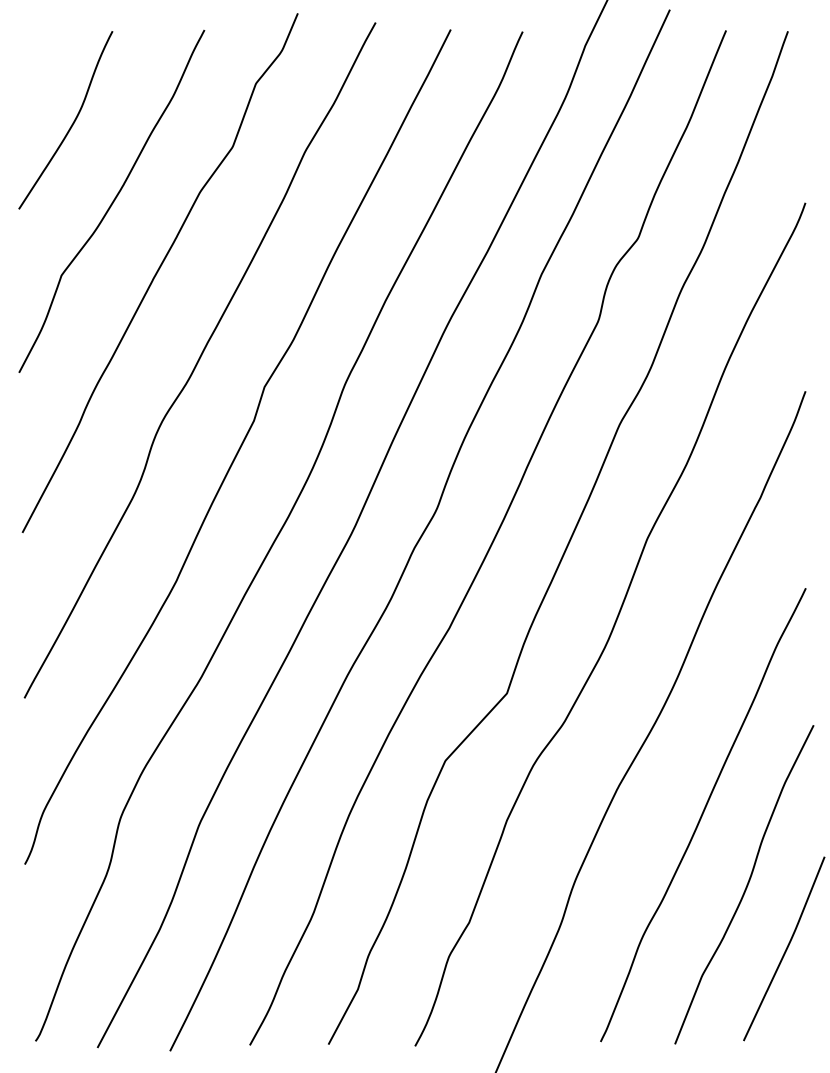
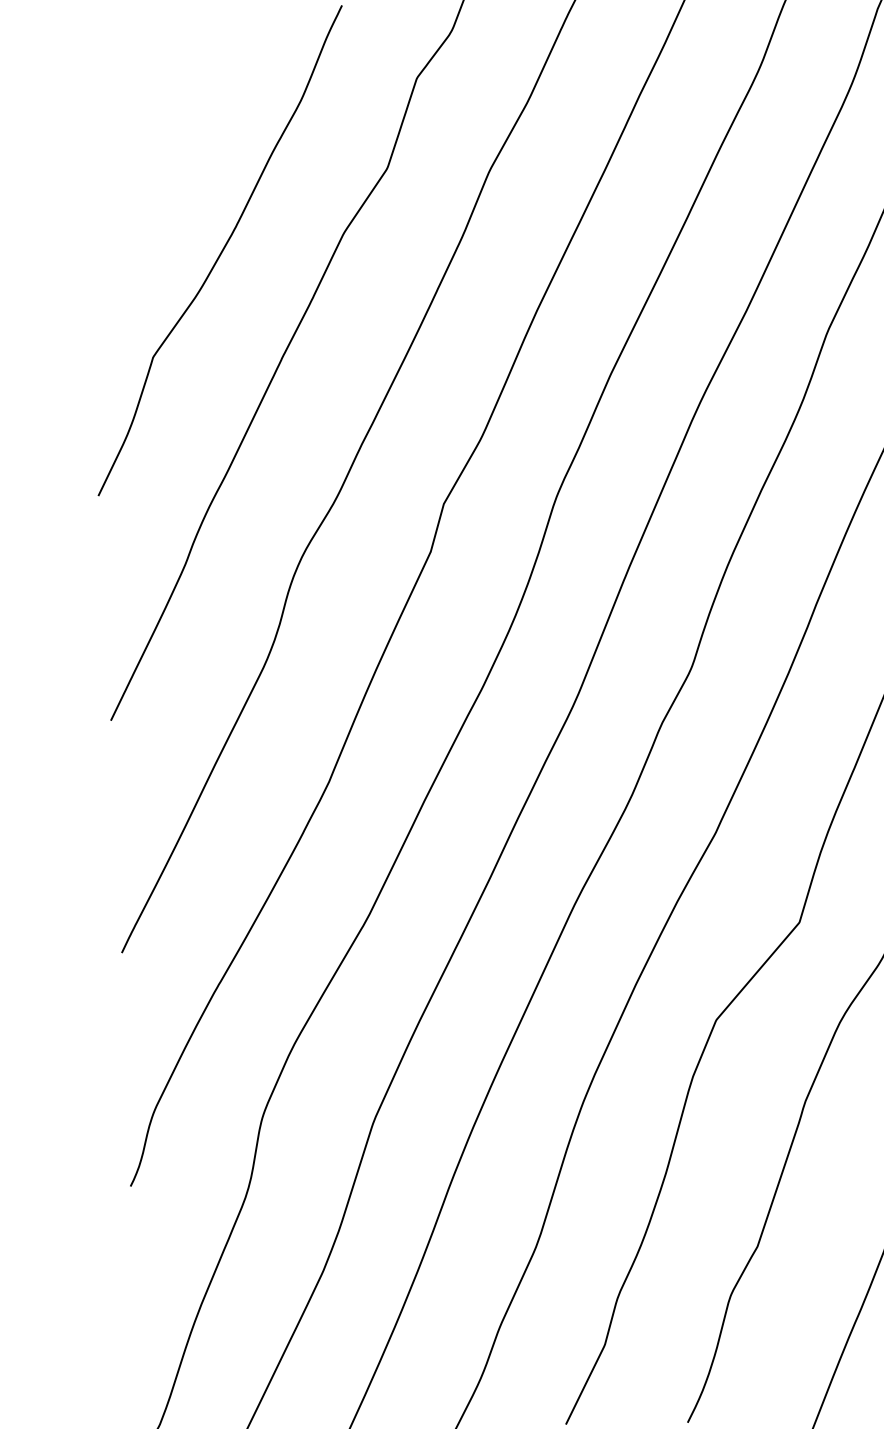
curve: (71, 124) -> (159, 144), removed

